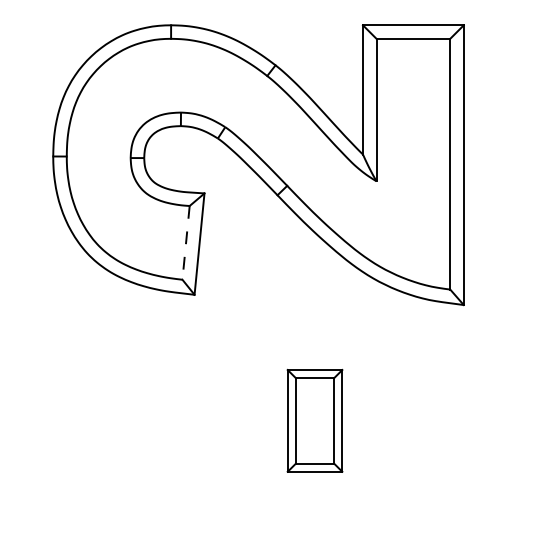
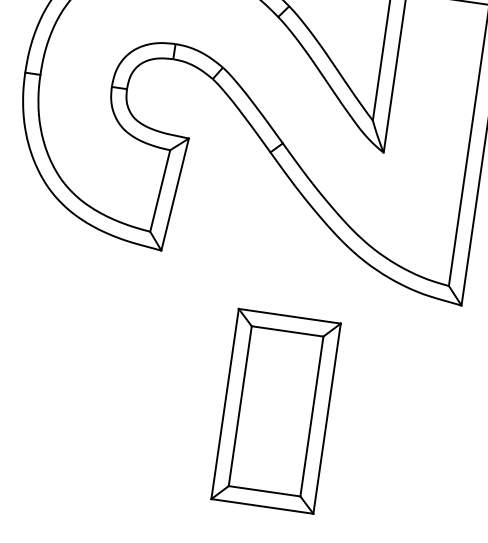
line: (186, 243) -> (160, 191), dashed -> solid
part: (314, 420) -> (275, 410), size x1.67

